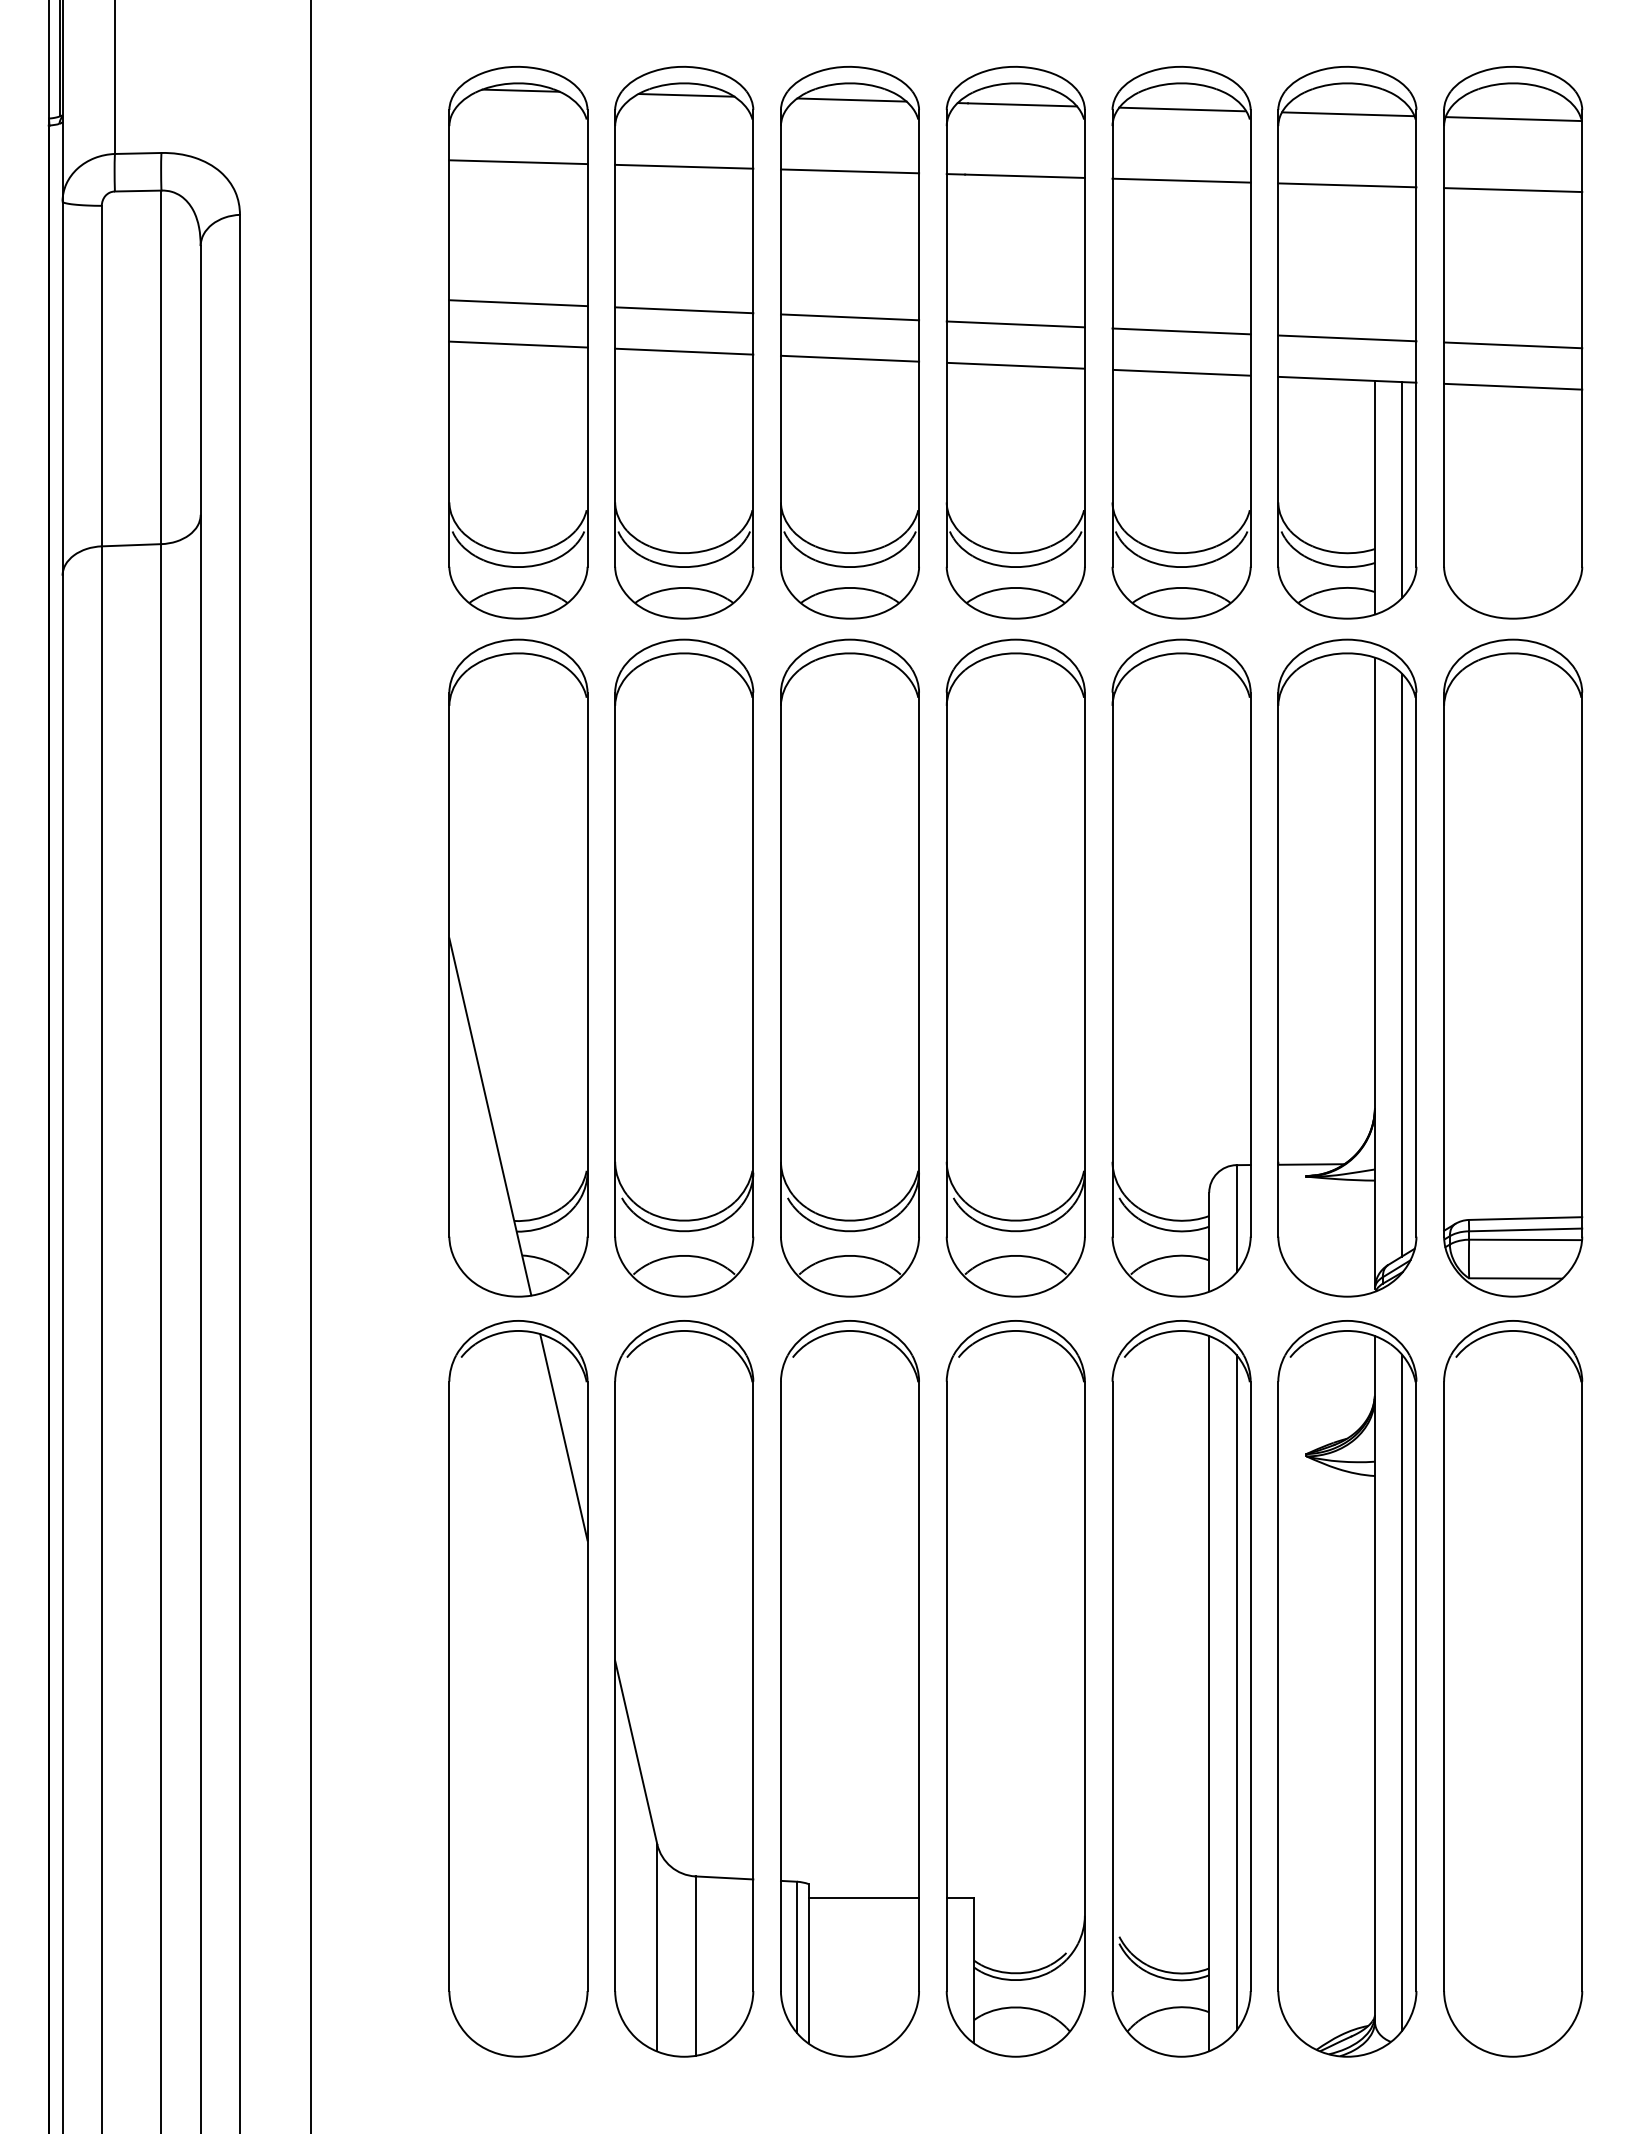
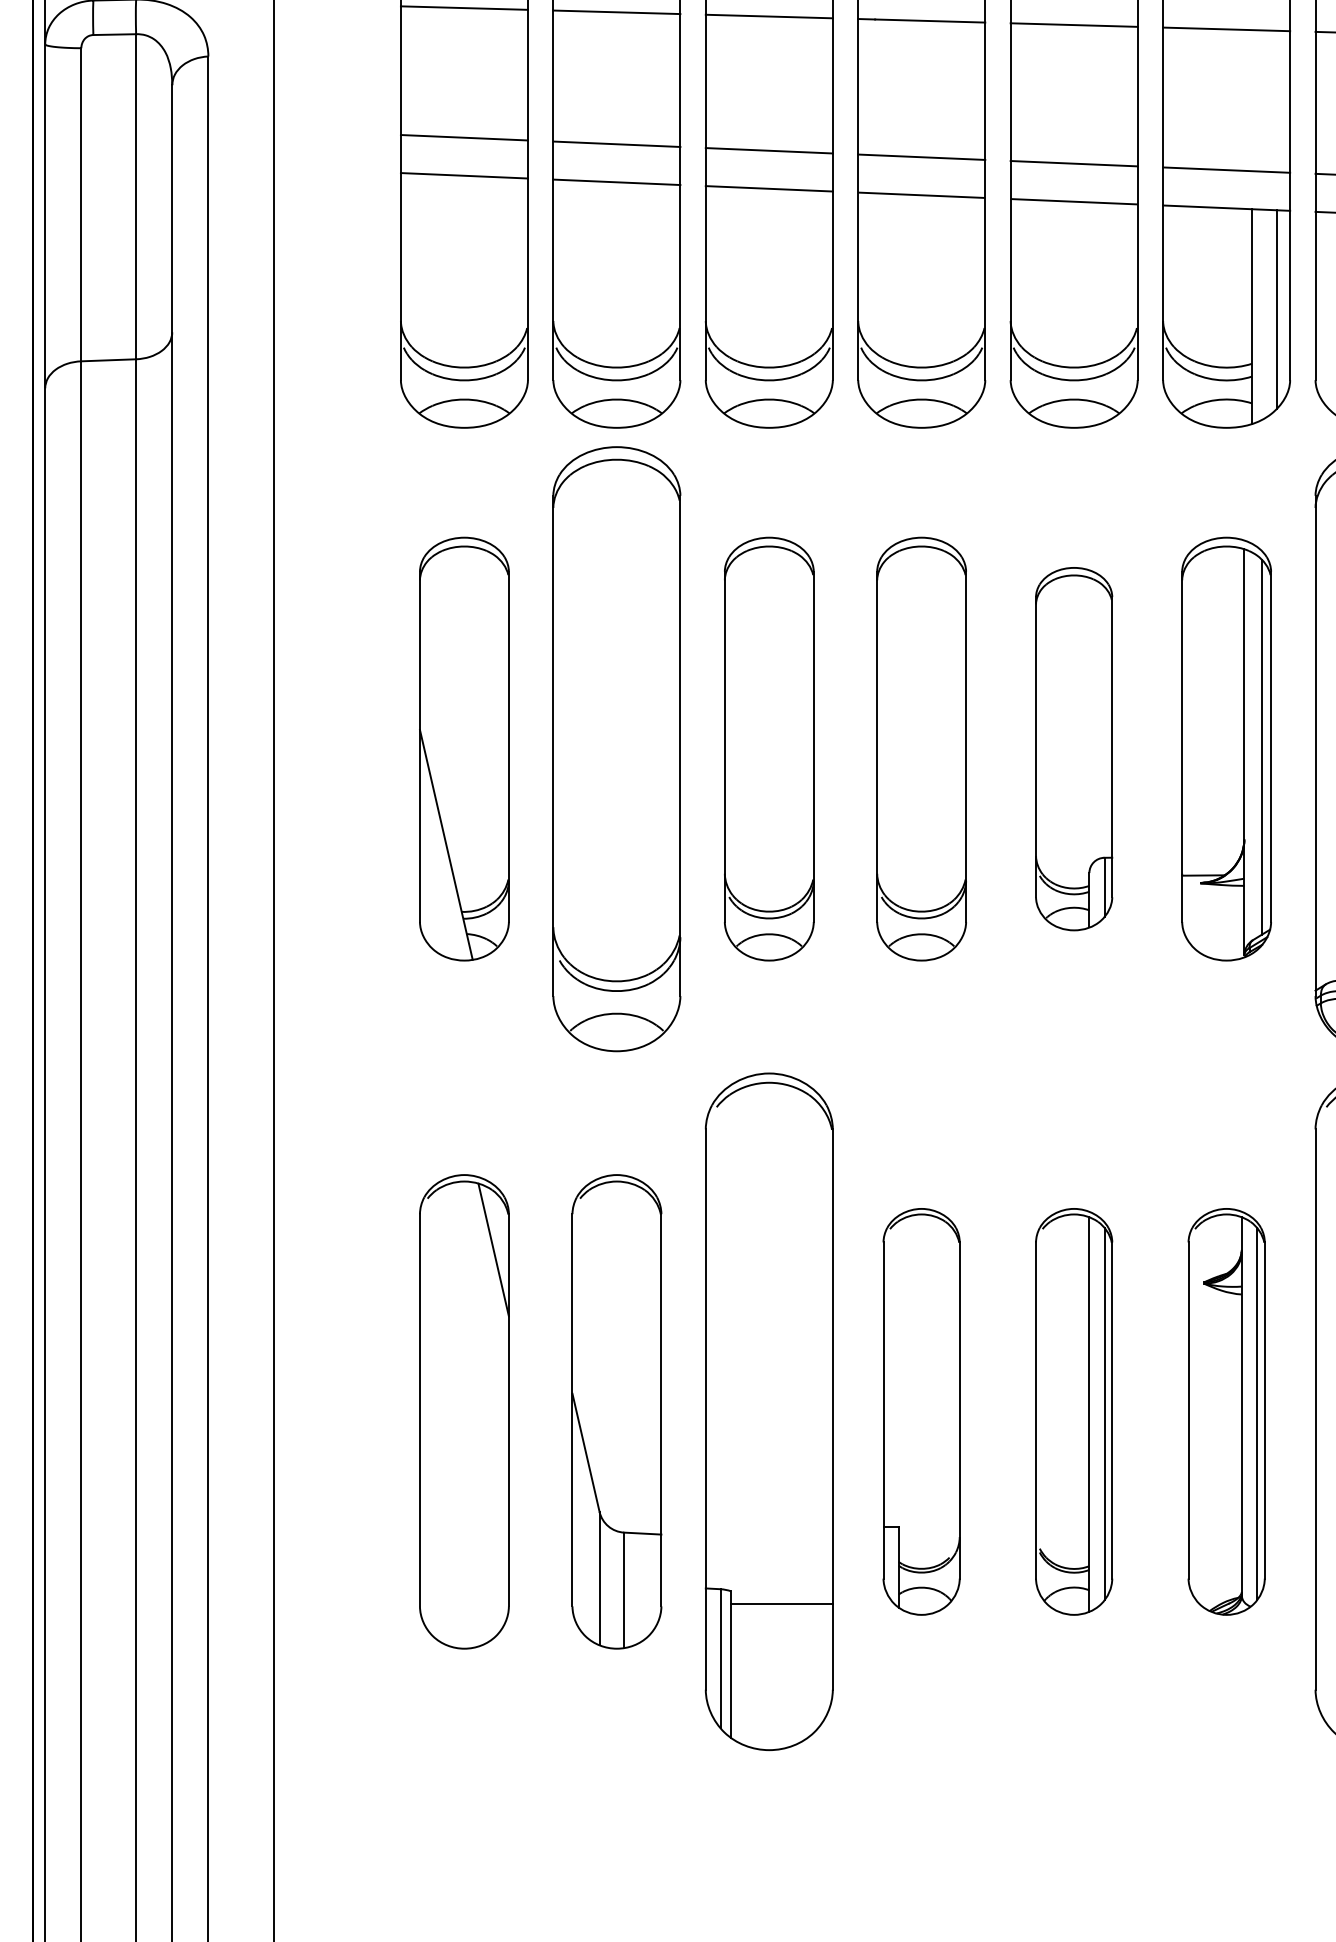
part: (518, 967) -> (464, 748), size x0.7
part: (849, 967) -> (768, 748), size x0.7
part: (1015, 967) -> (921, 748), size x0.7
part: (1181, 967) -> (1074, 748), size x0.6
part: (1347, 967) -> (1226, 748), size x0.7
part: (518, 1688) -> (464, 1411), size x0.7
part: (684, 1688) -> (617, 1411), size x0.7
part: (1015, 1688) -> (921, 1411), size x0.6
part: (1181, 1688) -> (1074, 1411), size x0.6
part: (1347, 1688) -> (1226, 1411), size x0.6

